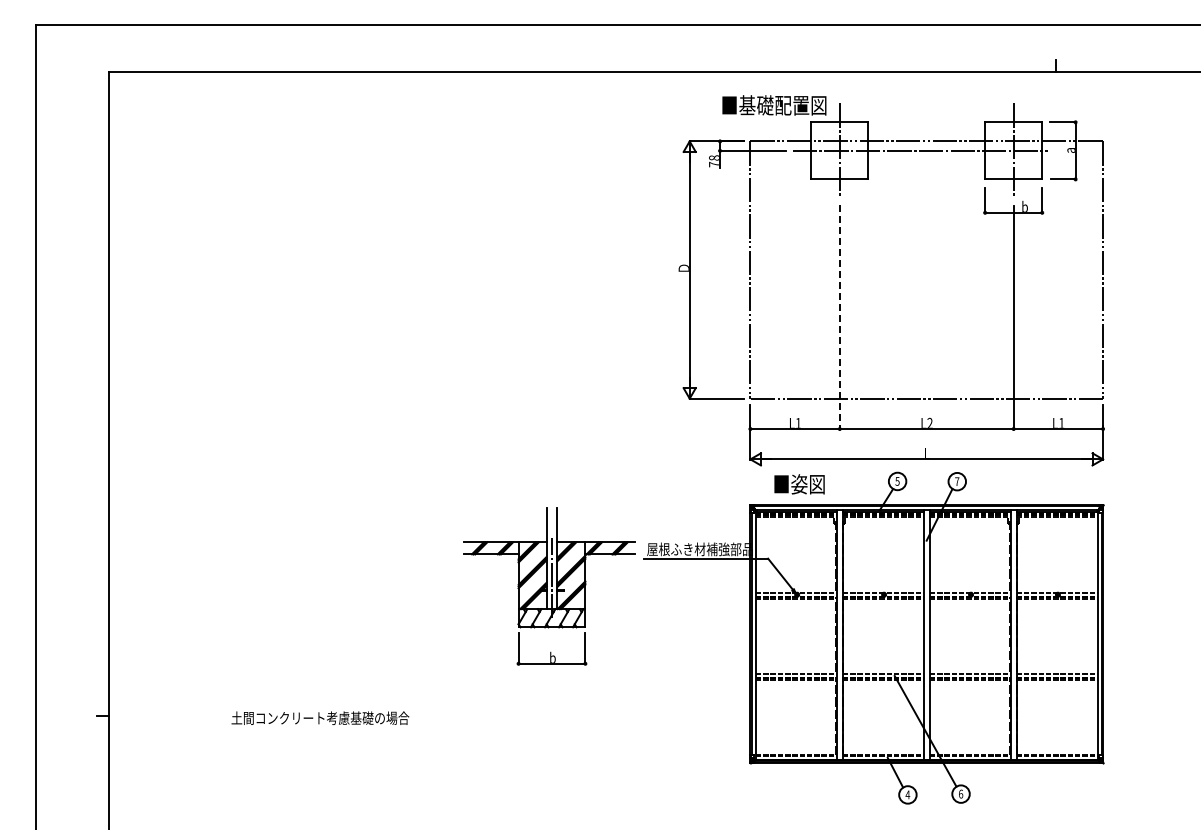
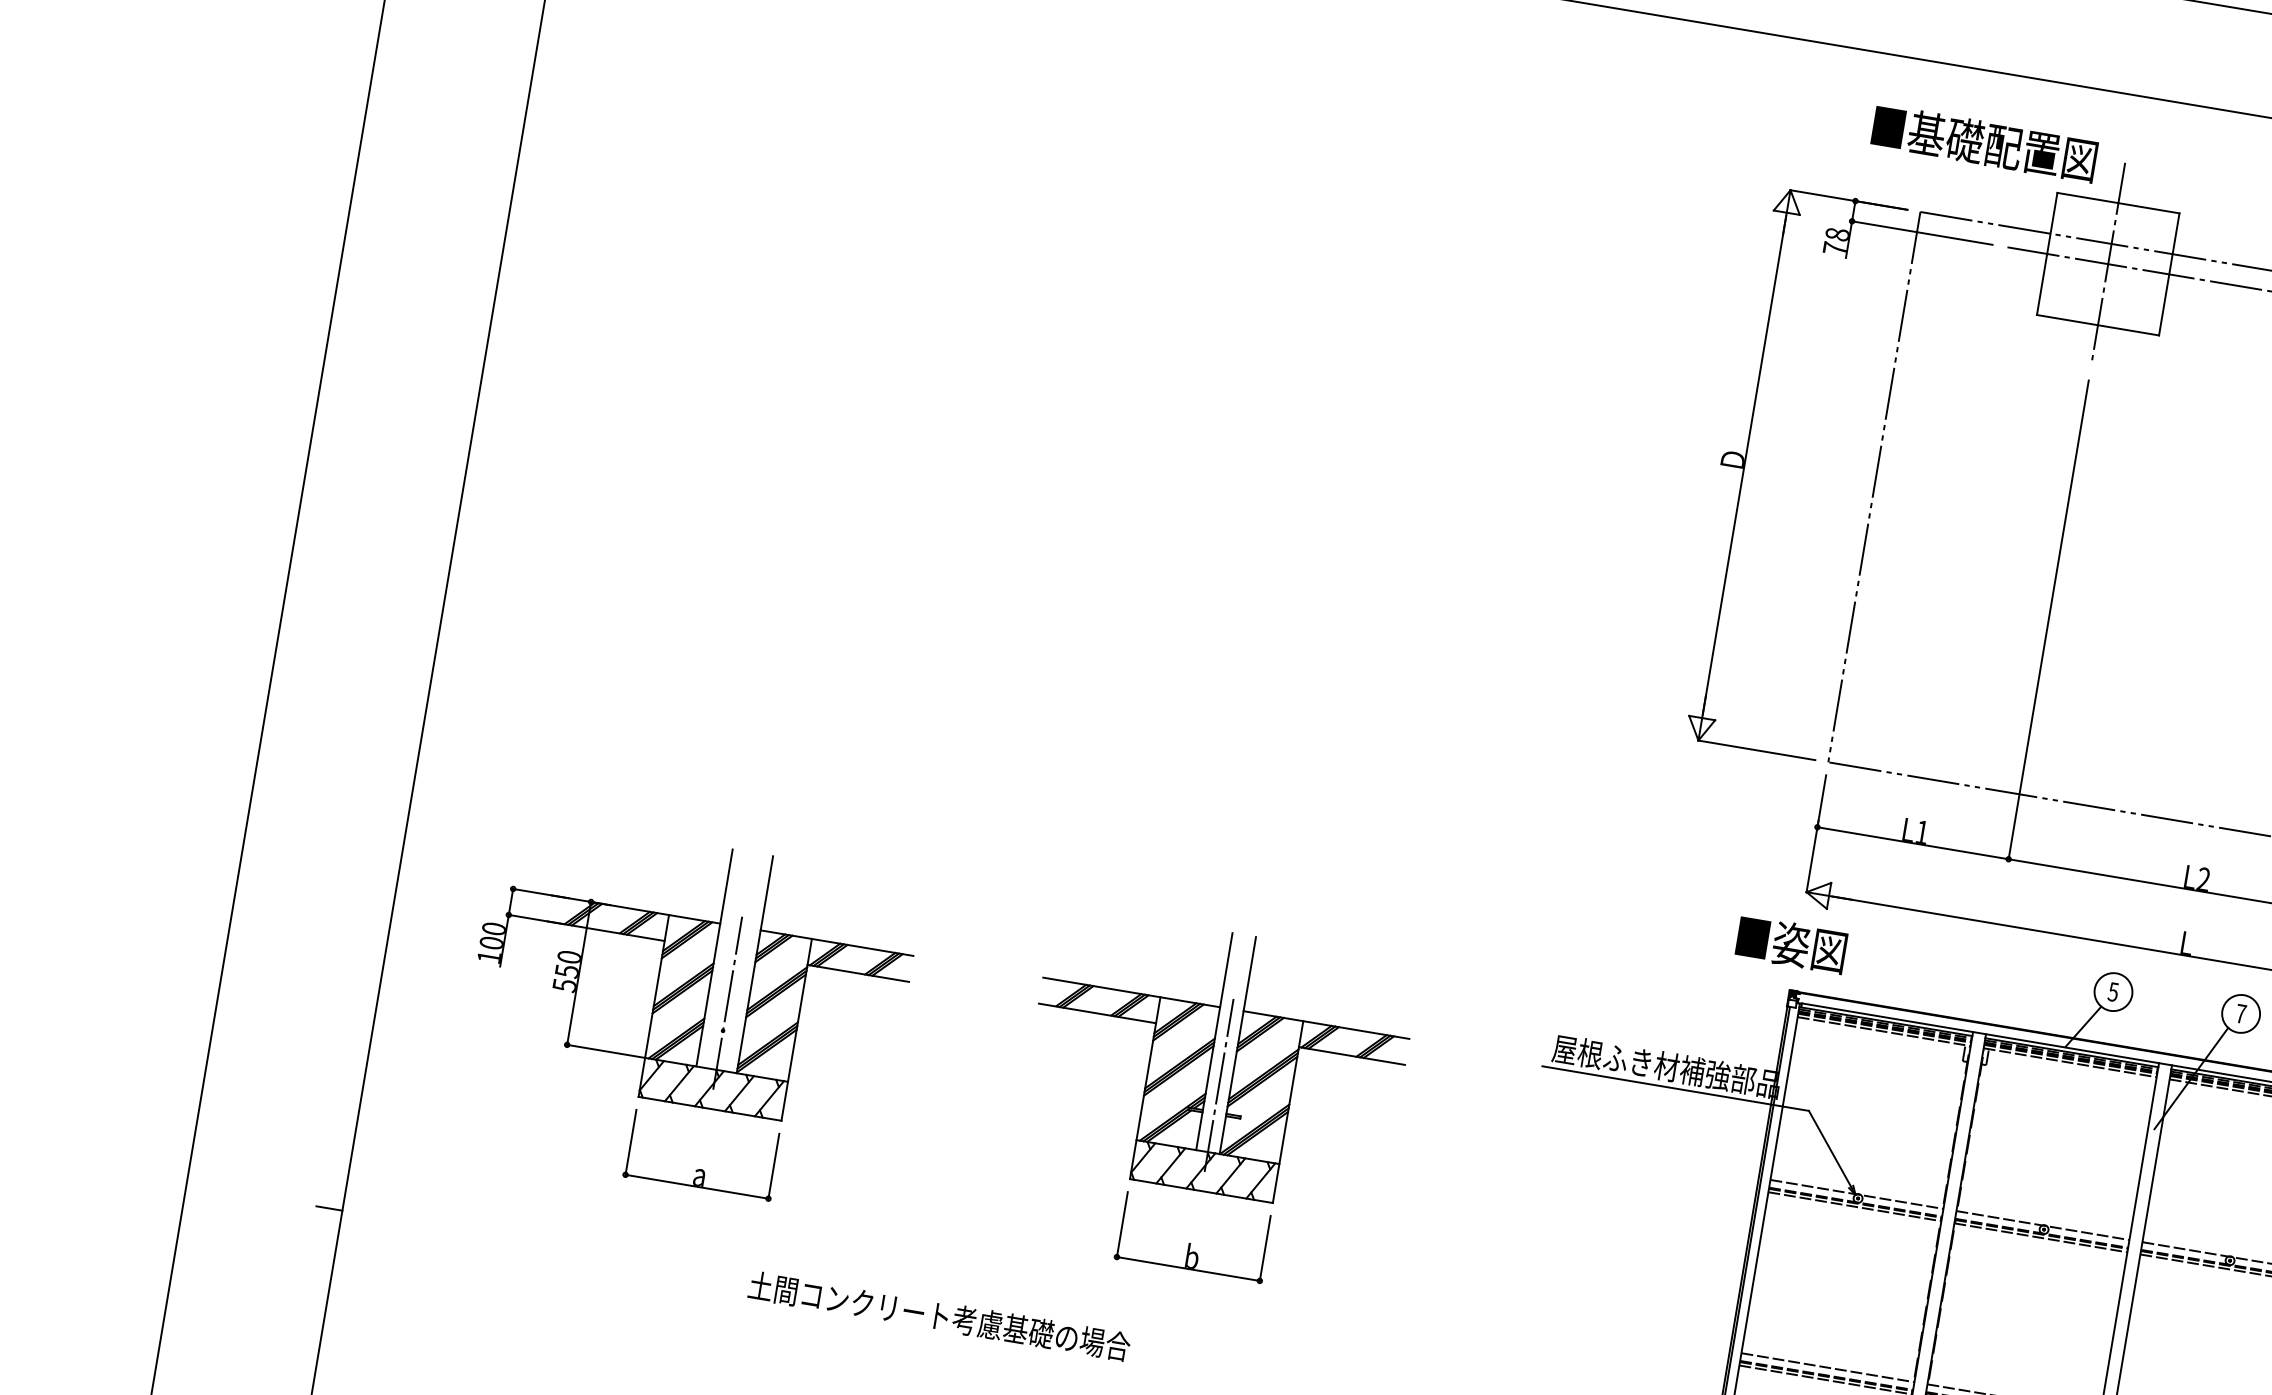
line: (839, 317) -> (2047, 620), dashed -> solid
text: (799, 484) -> (1791, 944), moved
part: (549, 586) -> (1210, 1102), moved
part: (249, 600) -> (684, 1014), added
text: (320, 717) -> (939, 1314), moved

